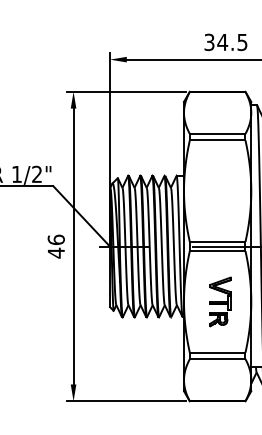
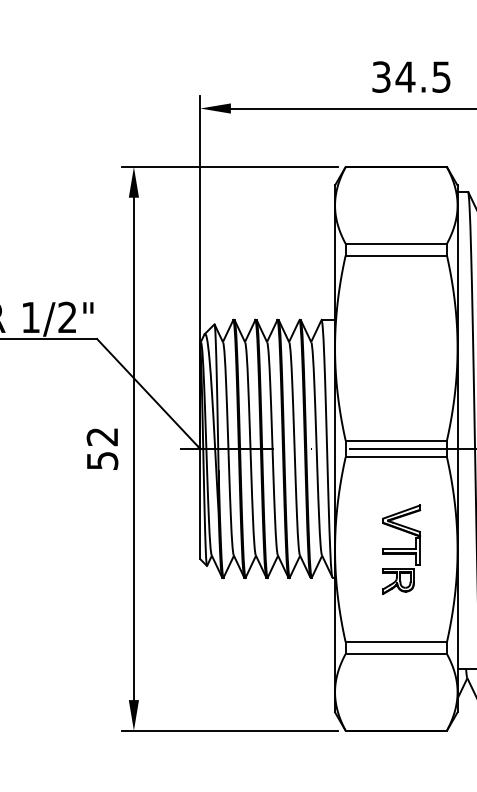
text: (55, 246) -> (100, 448), 46 -> 52

